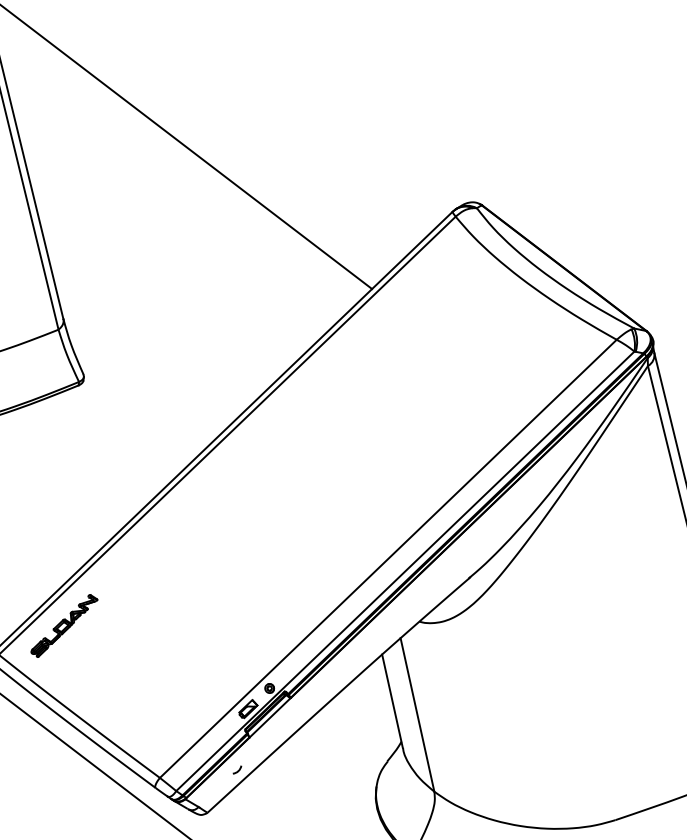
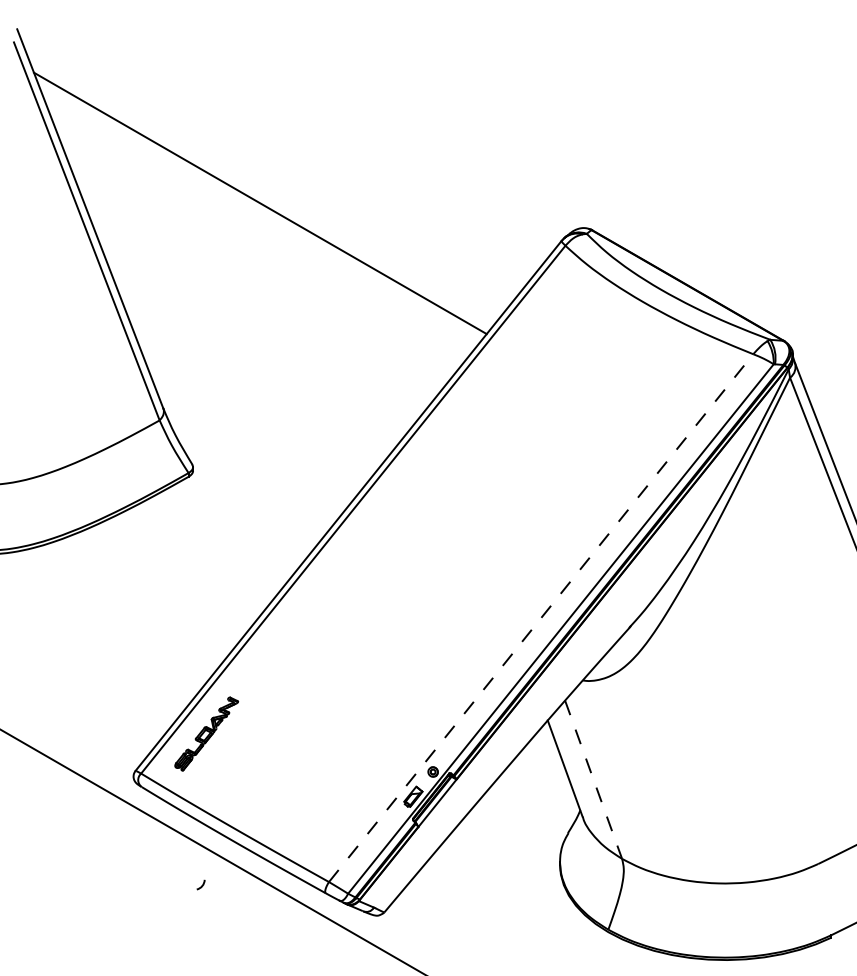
line: (388, 559) -> (541, 618), solid -> dashed
line: (417, 715) -> (593, 780), solid -> dashed
arc: (237, 770) -> (201, 885), moved

